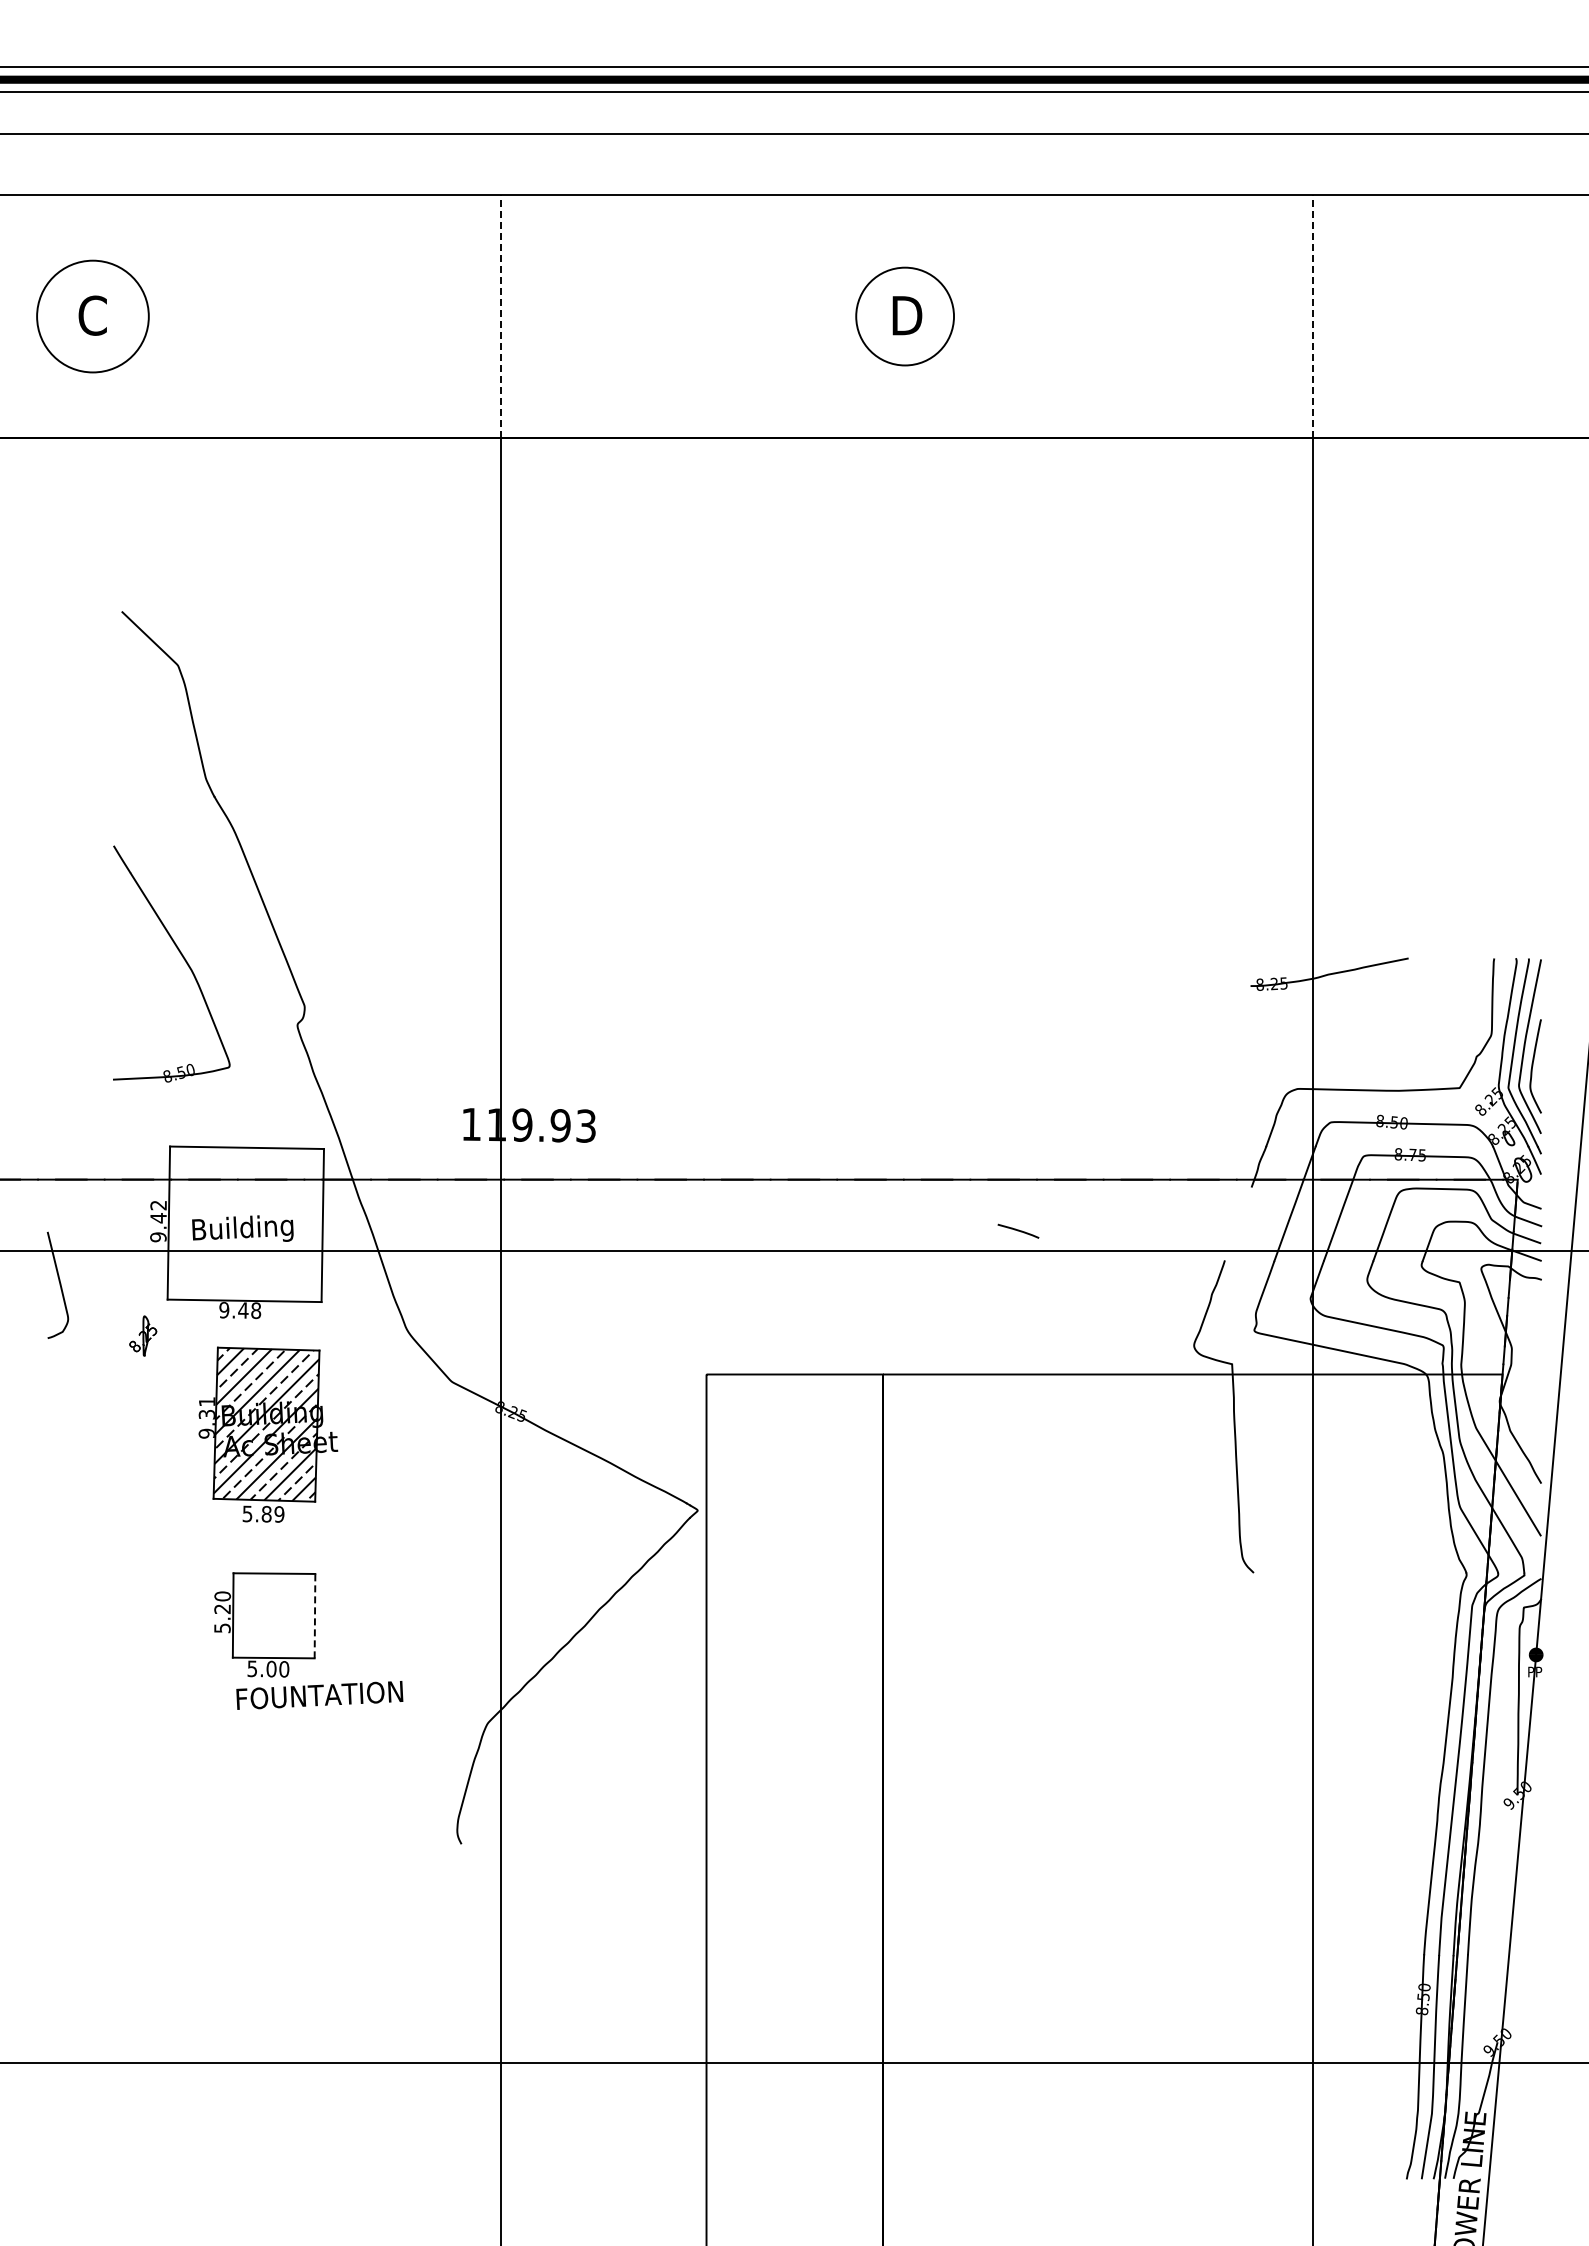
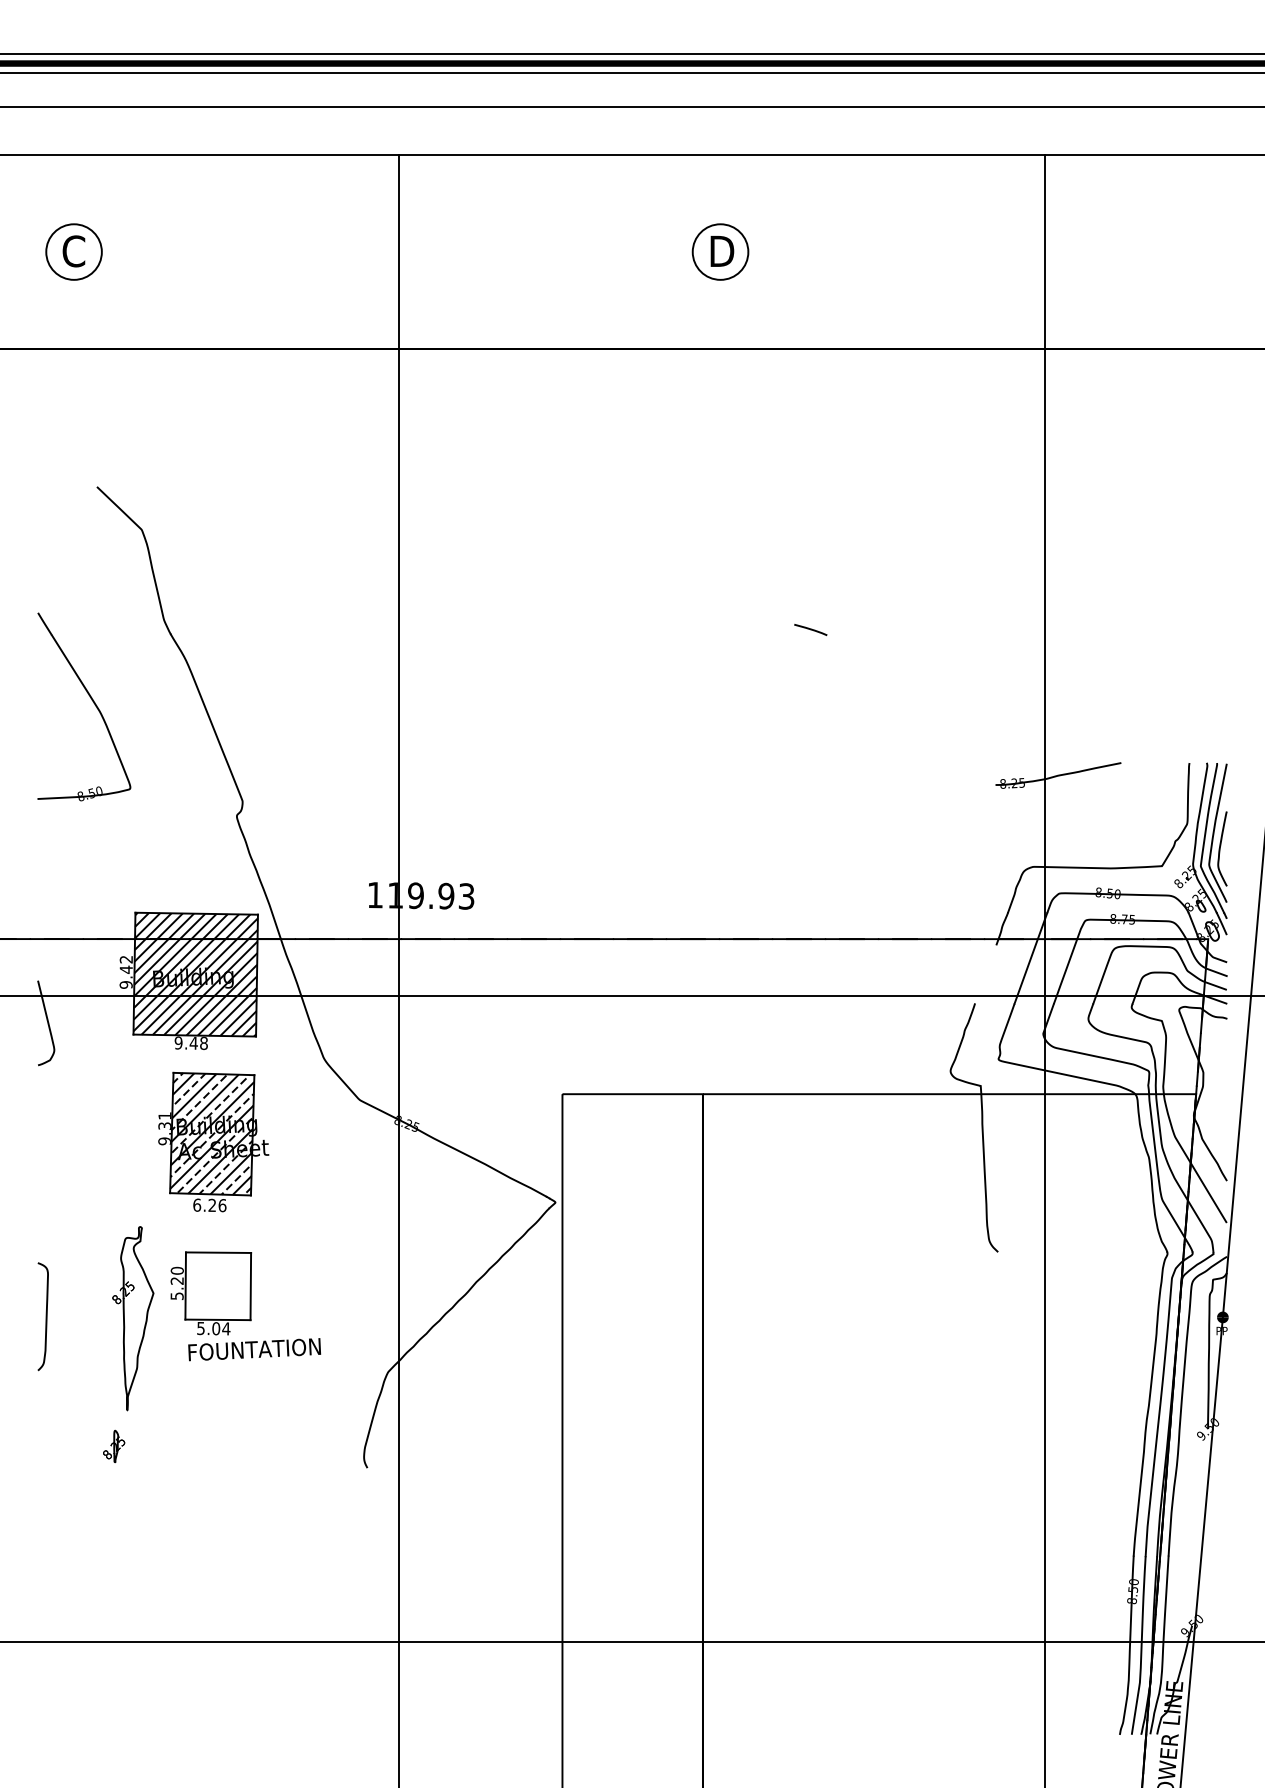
circle: (92, 316) -> (73, 252), size x0.62
line: (501, 316) -> (399, 252), dashed -> solid
circle: (905, 316) -> (720, 252), size x0.71
line: (1313, 316) -> (1045, 252), dashed -> solid
part: (182, 957) -> (92, 701), moved
hatch: (245, 1224) -> (195, 974), added
line: (1018, 1230) -> (810, 629), moved
part: (143, 1335) -> (114, 1446), moved
text: (263, 1513) -> (209, 1204), 5.89 -> 6.26
line: (315, 1615) -> (251, 1286), dashed -> solid
curve: (57, 1654) -> (45, 1317), added
part: (167, 1656) -> (133, 1318), added
text: (284, 1669) -> (226, 1329), 5.00 -> 5.04

